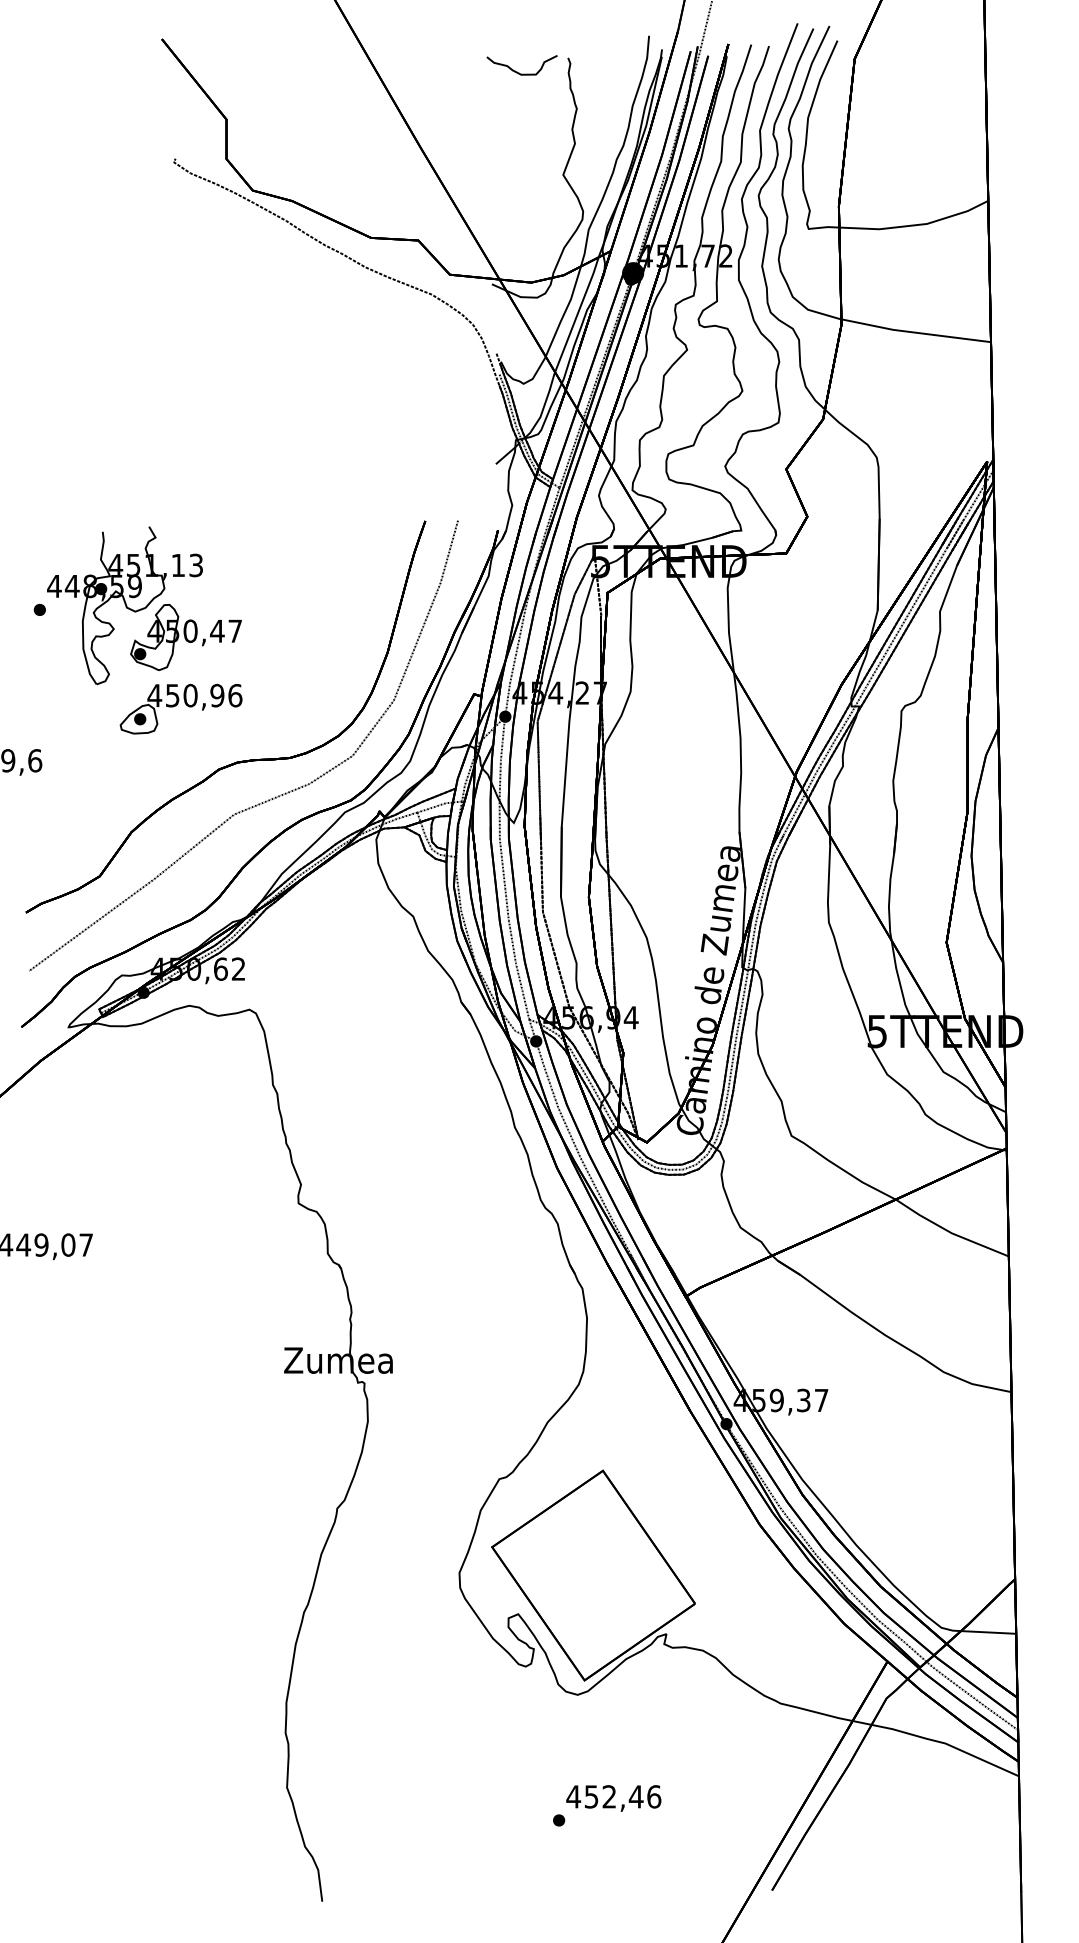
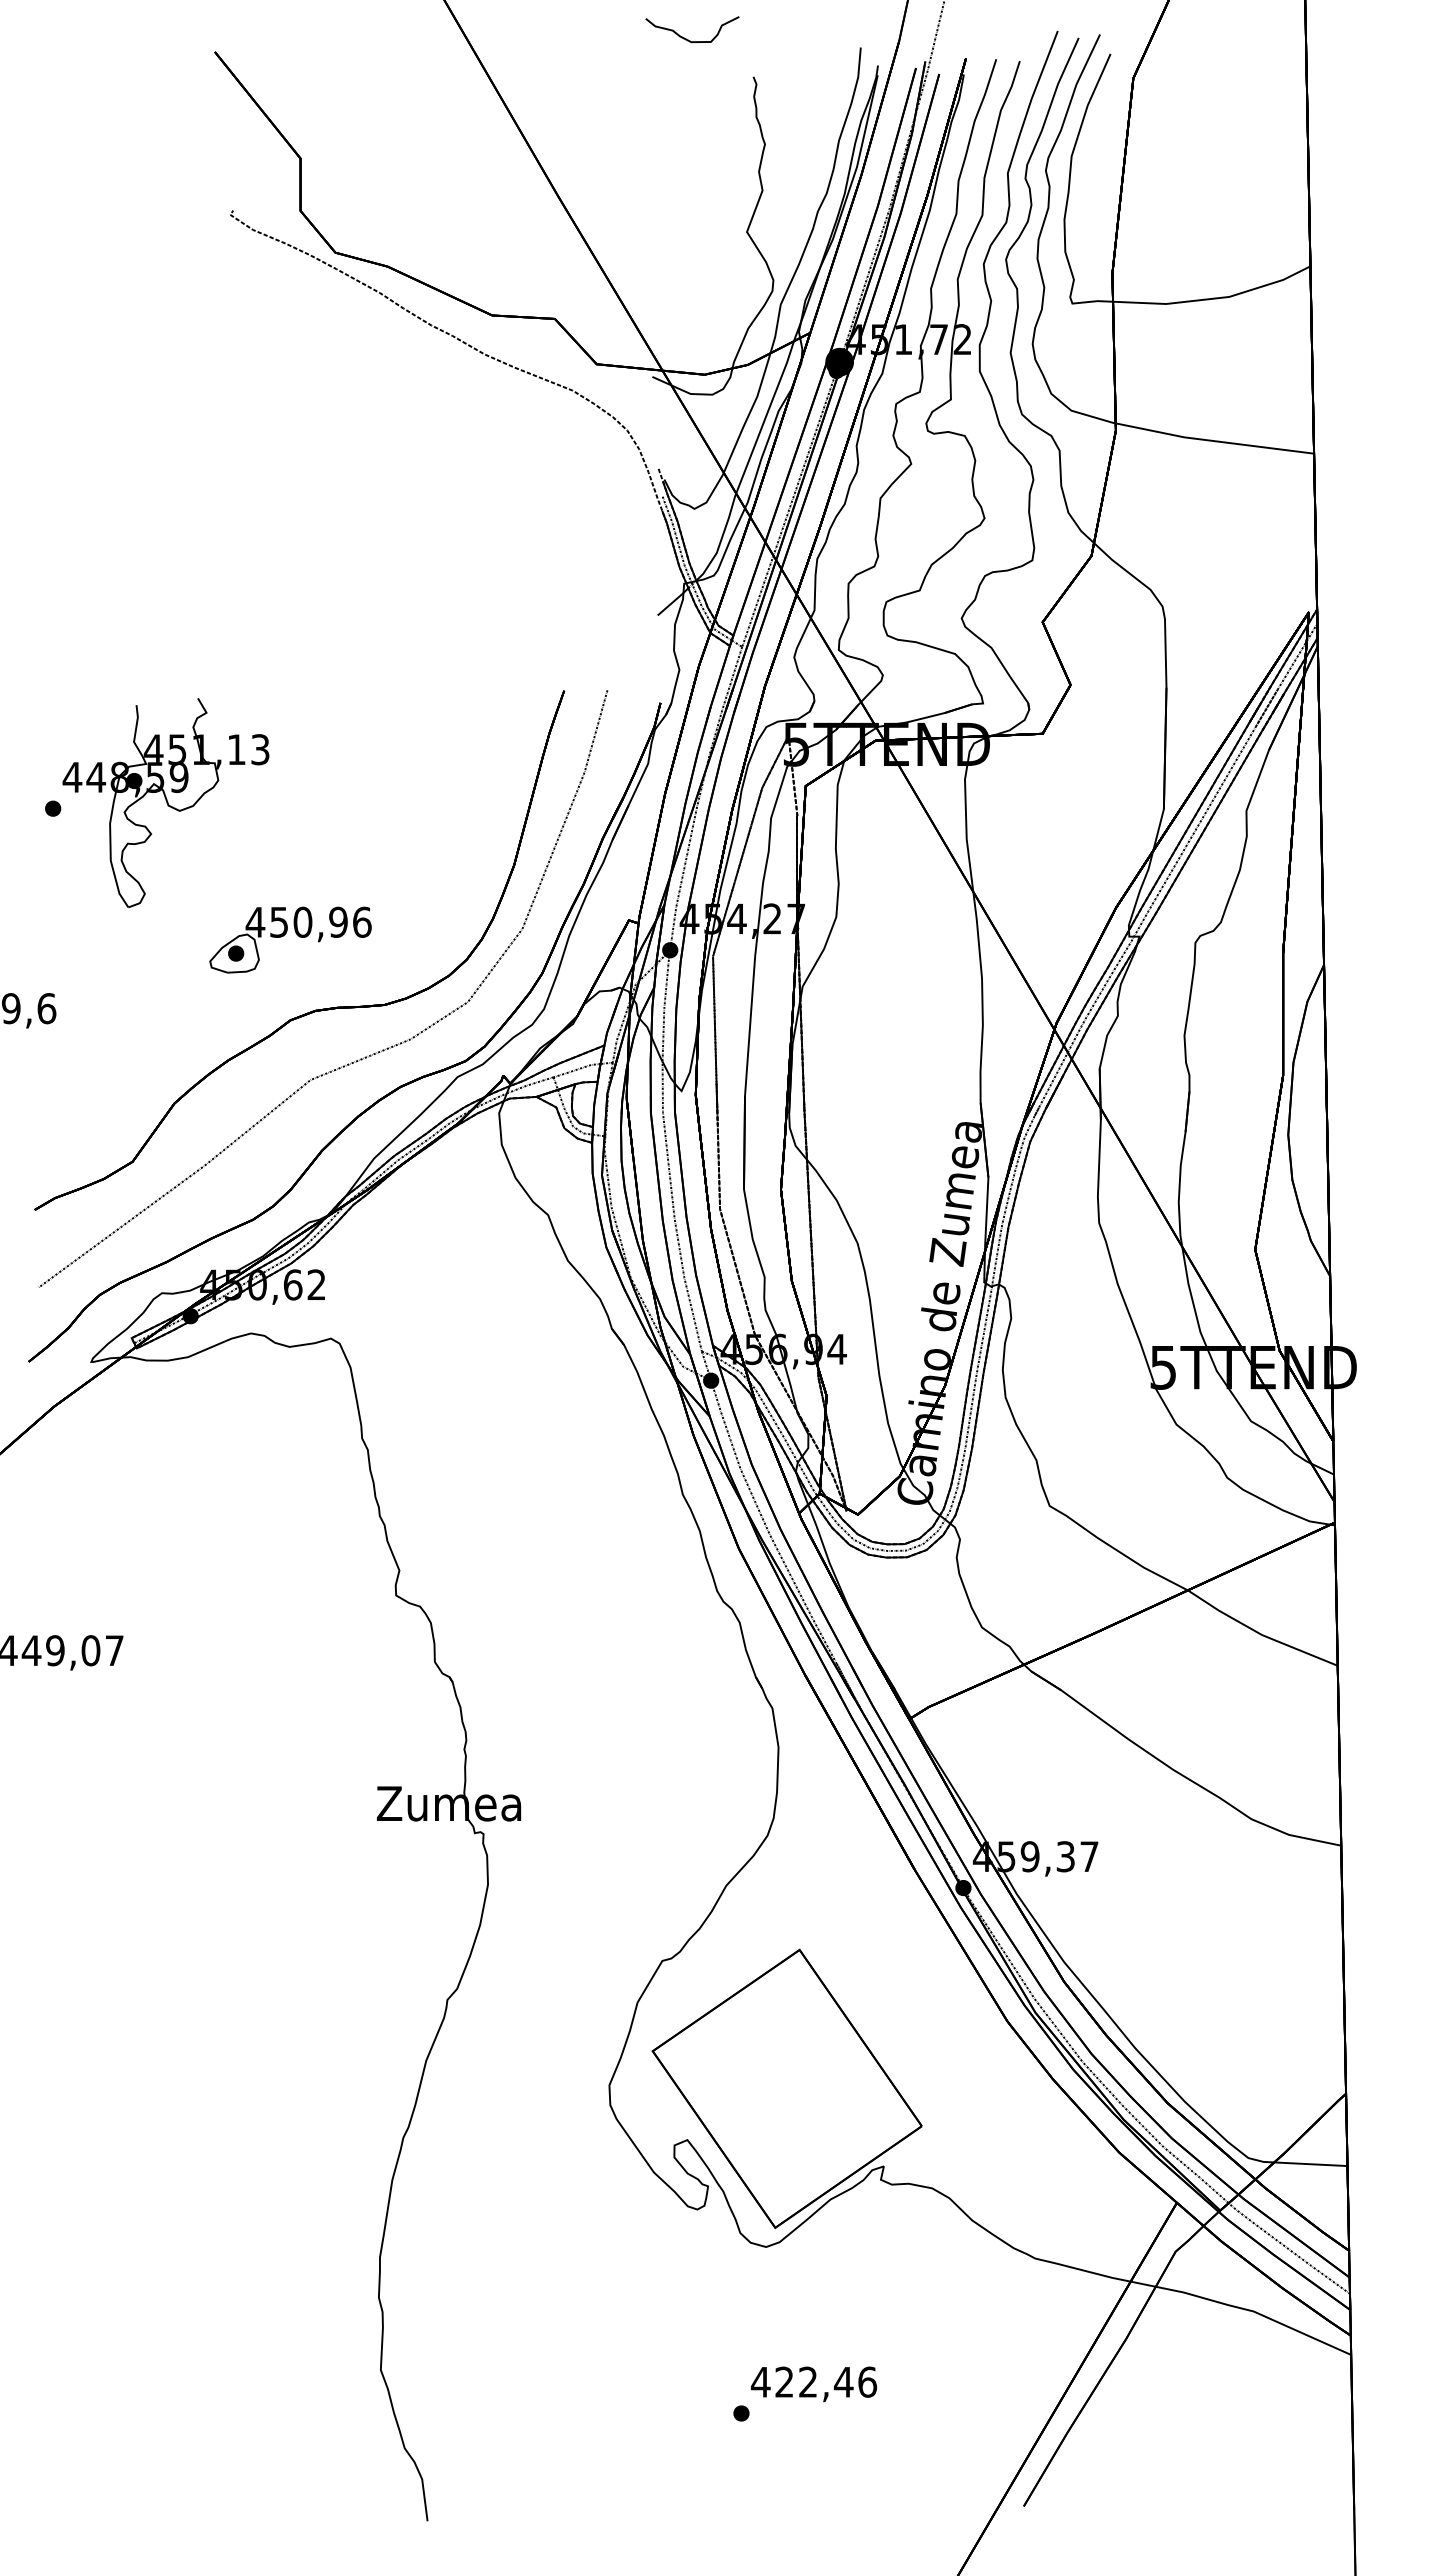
curve: (519, 72) -> (688, 39), moved
part: (185, 637) -> (246, 845), removed
part: (177, 705) -> (285, 935), moved
text: (591, 1796) -> (784, 2381), 452,46 -> 422,46

